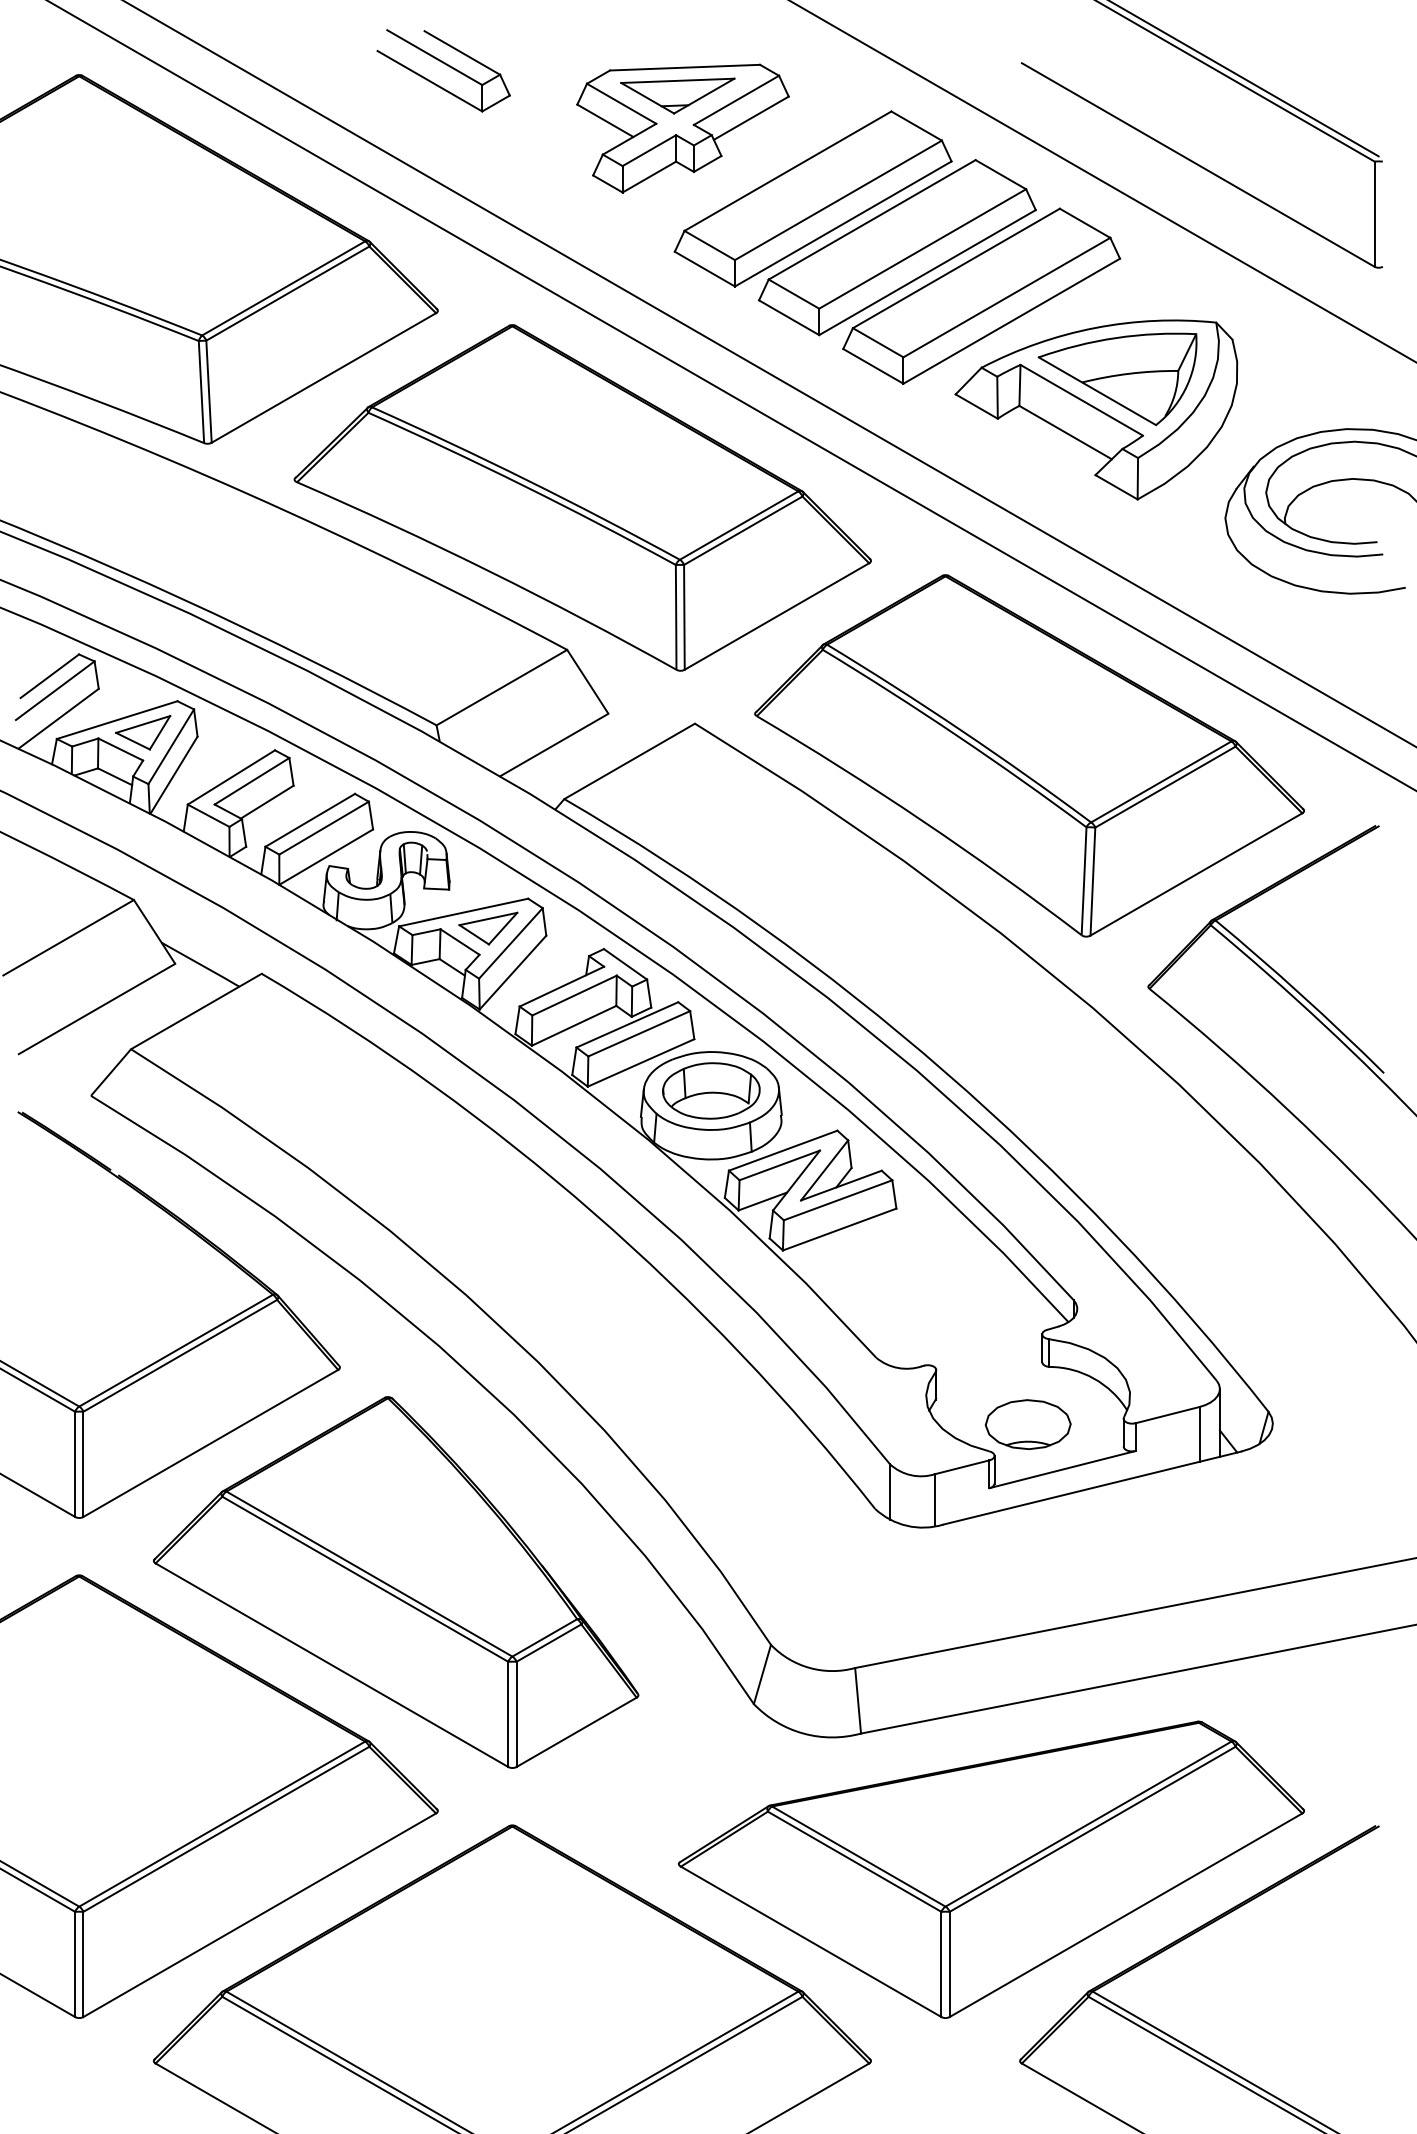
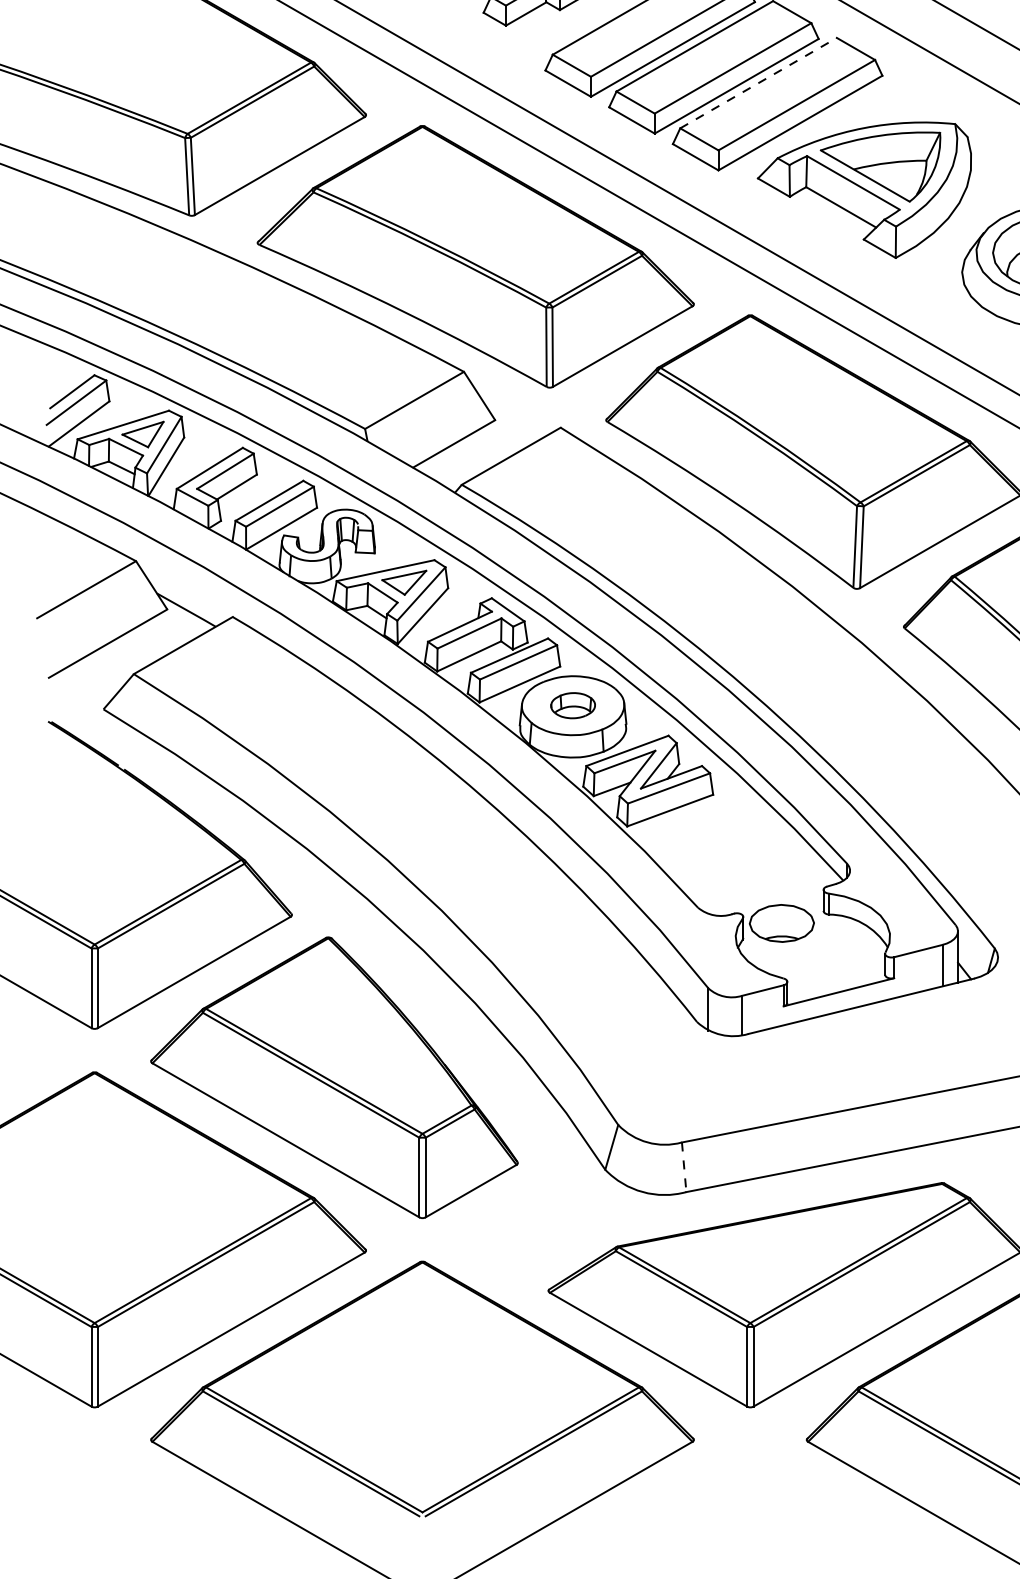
line: (956, 268) -> (758, 83), solid -> dashed
part: (711, 1090) -> (573, 705), size x0.6
part: (1027, 1424) -> (781, 923), moved
line: (858, 1700) -> (684, 1167), solid -> dashed

